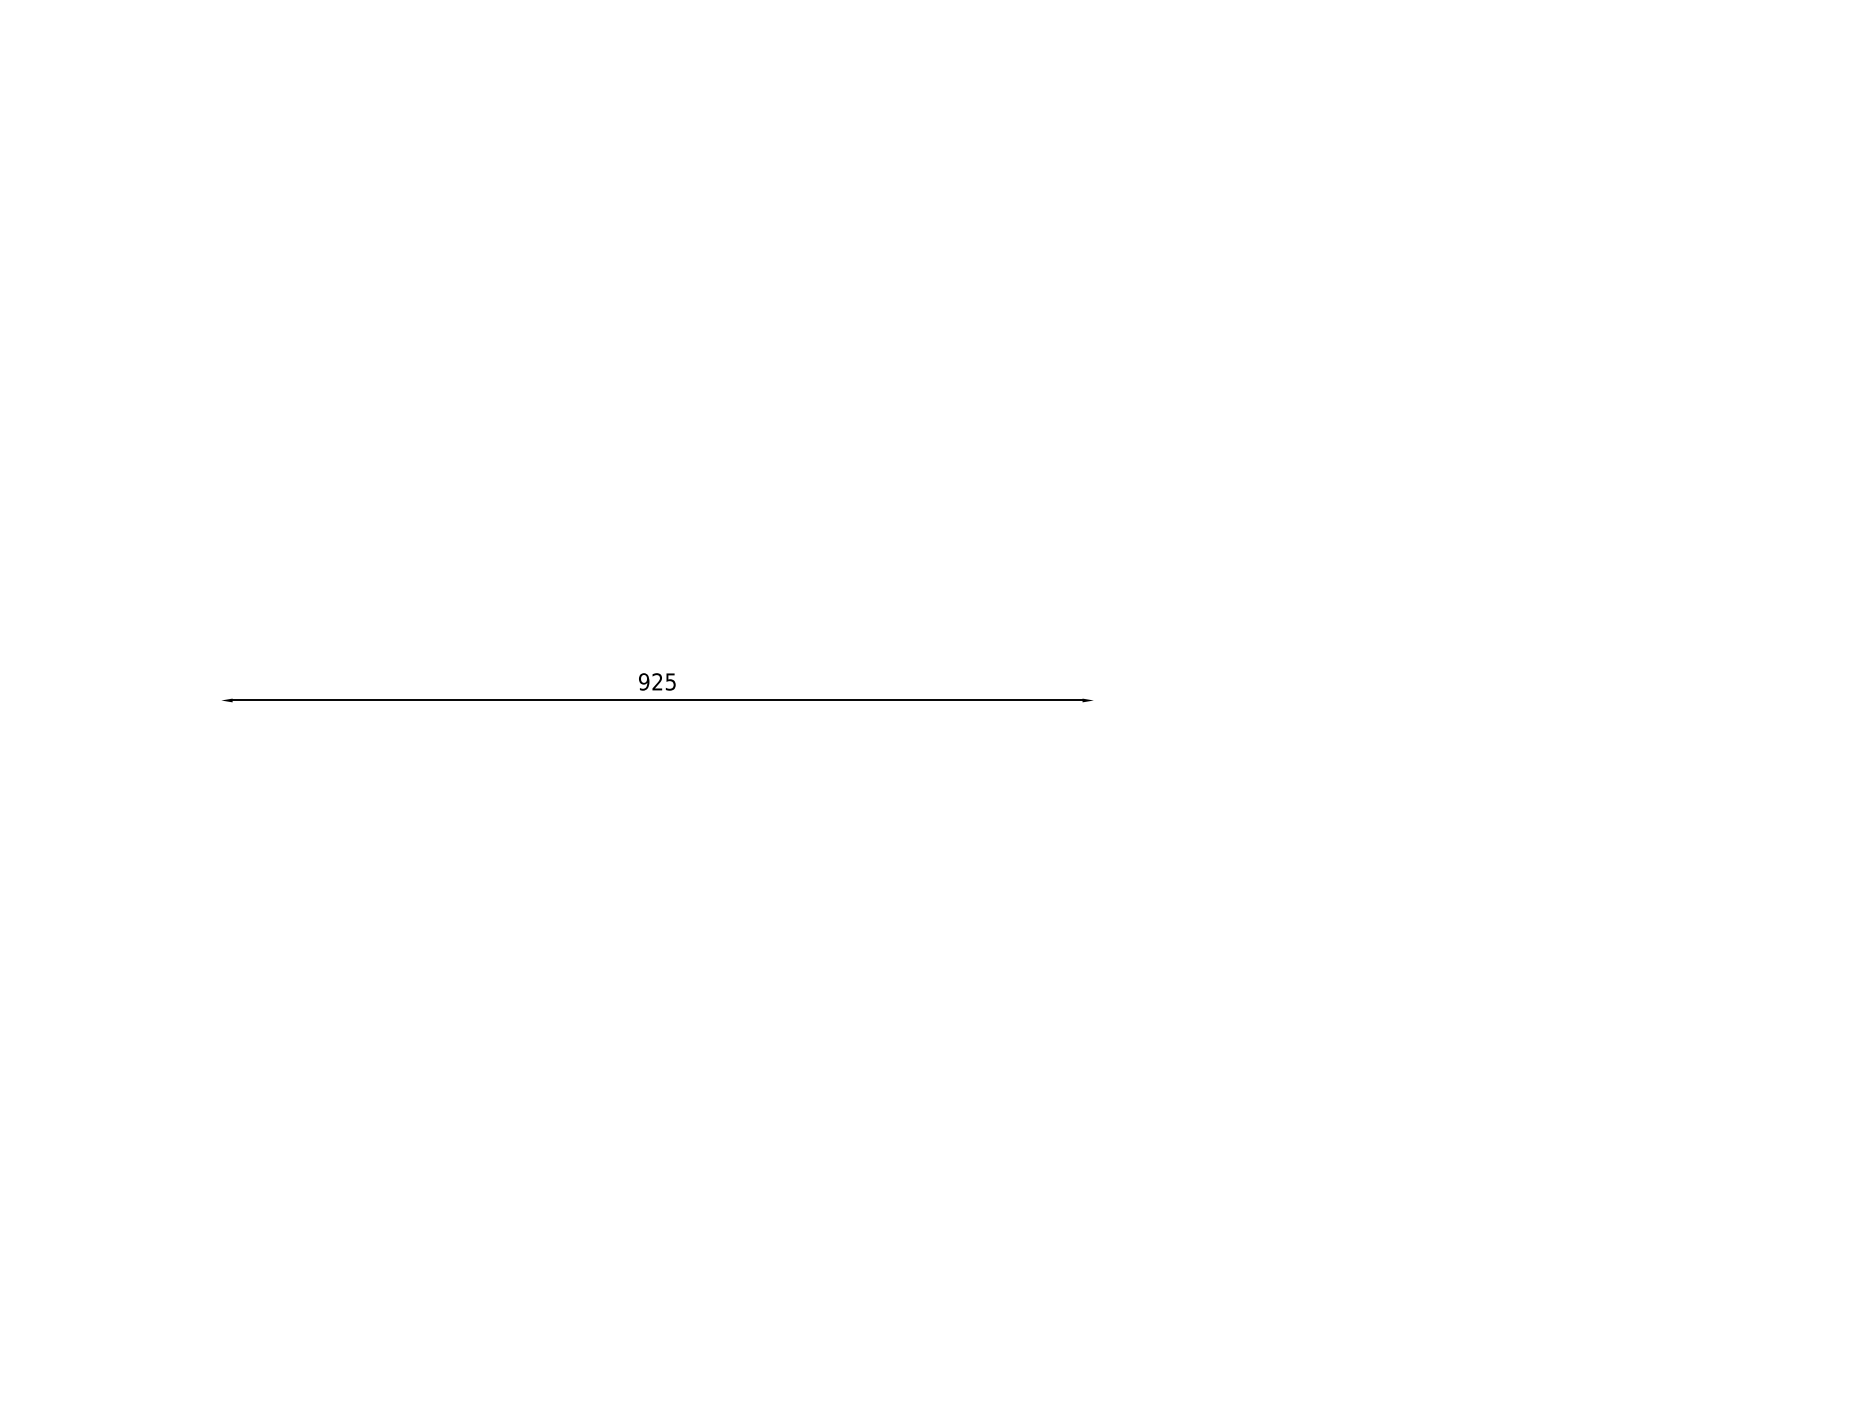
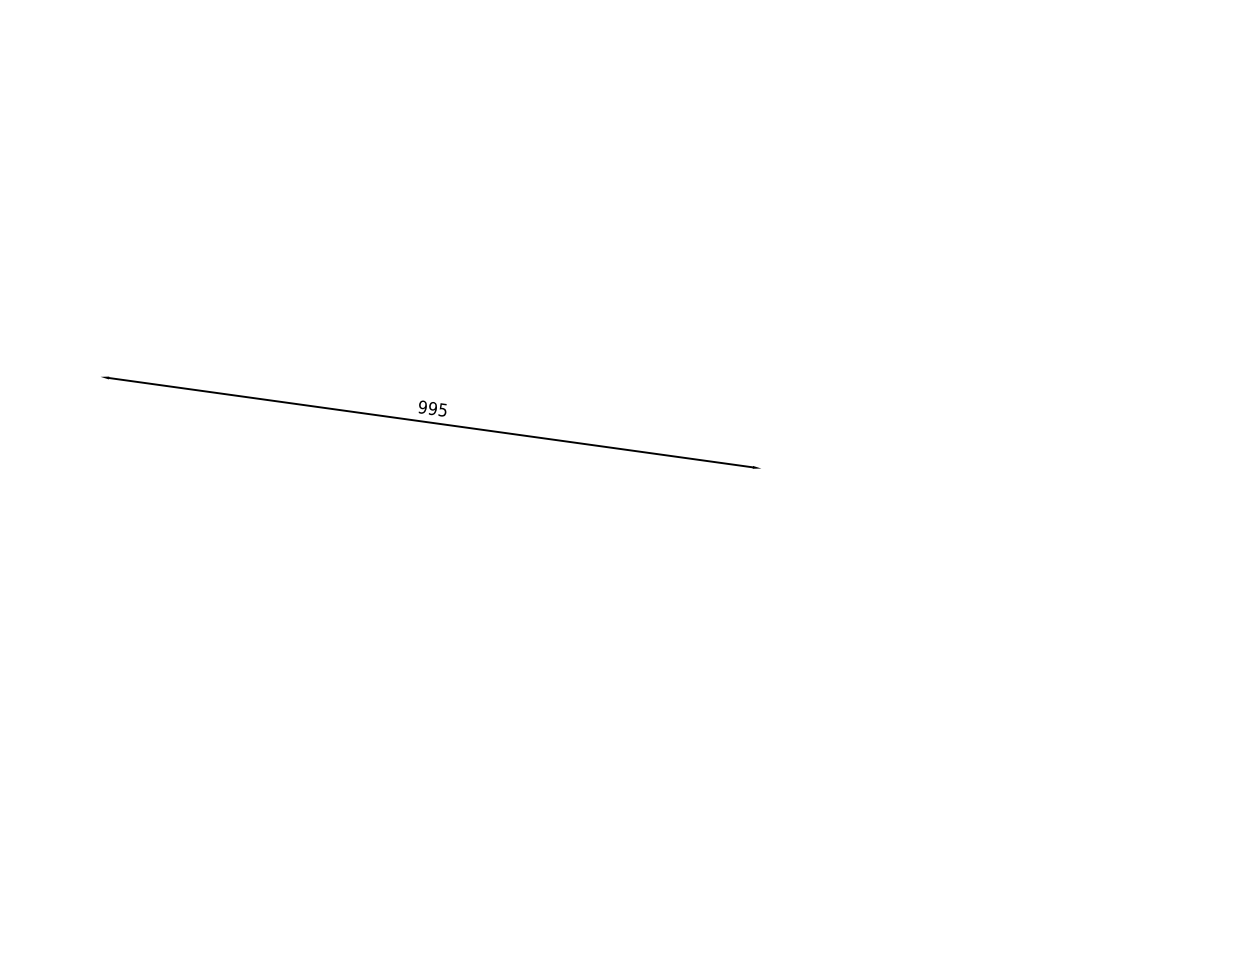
text: (657, 681) -> (432, 408), 925 -> 995

